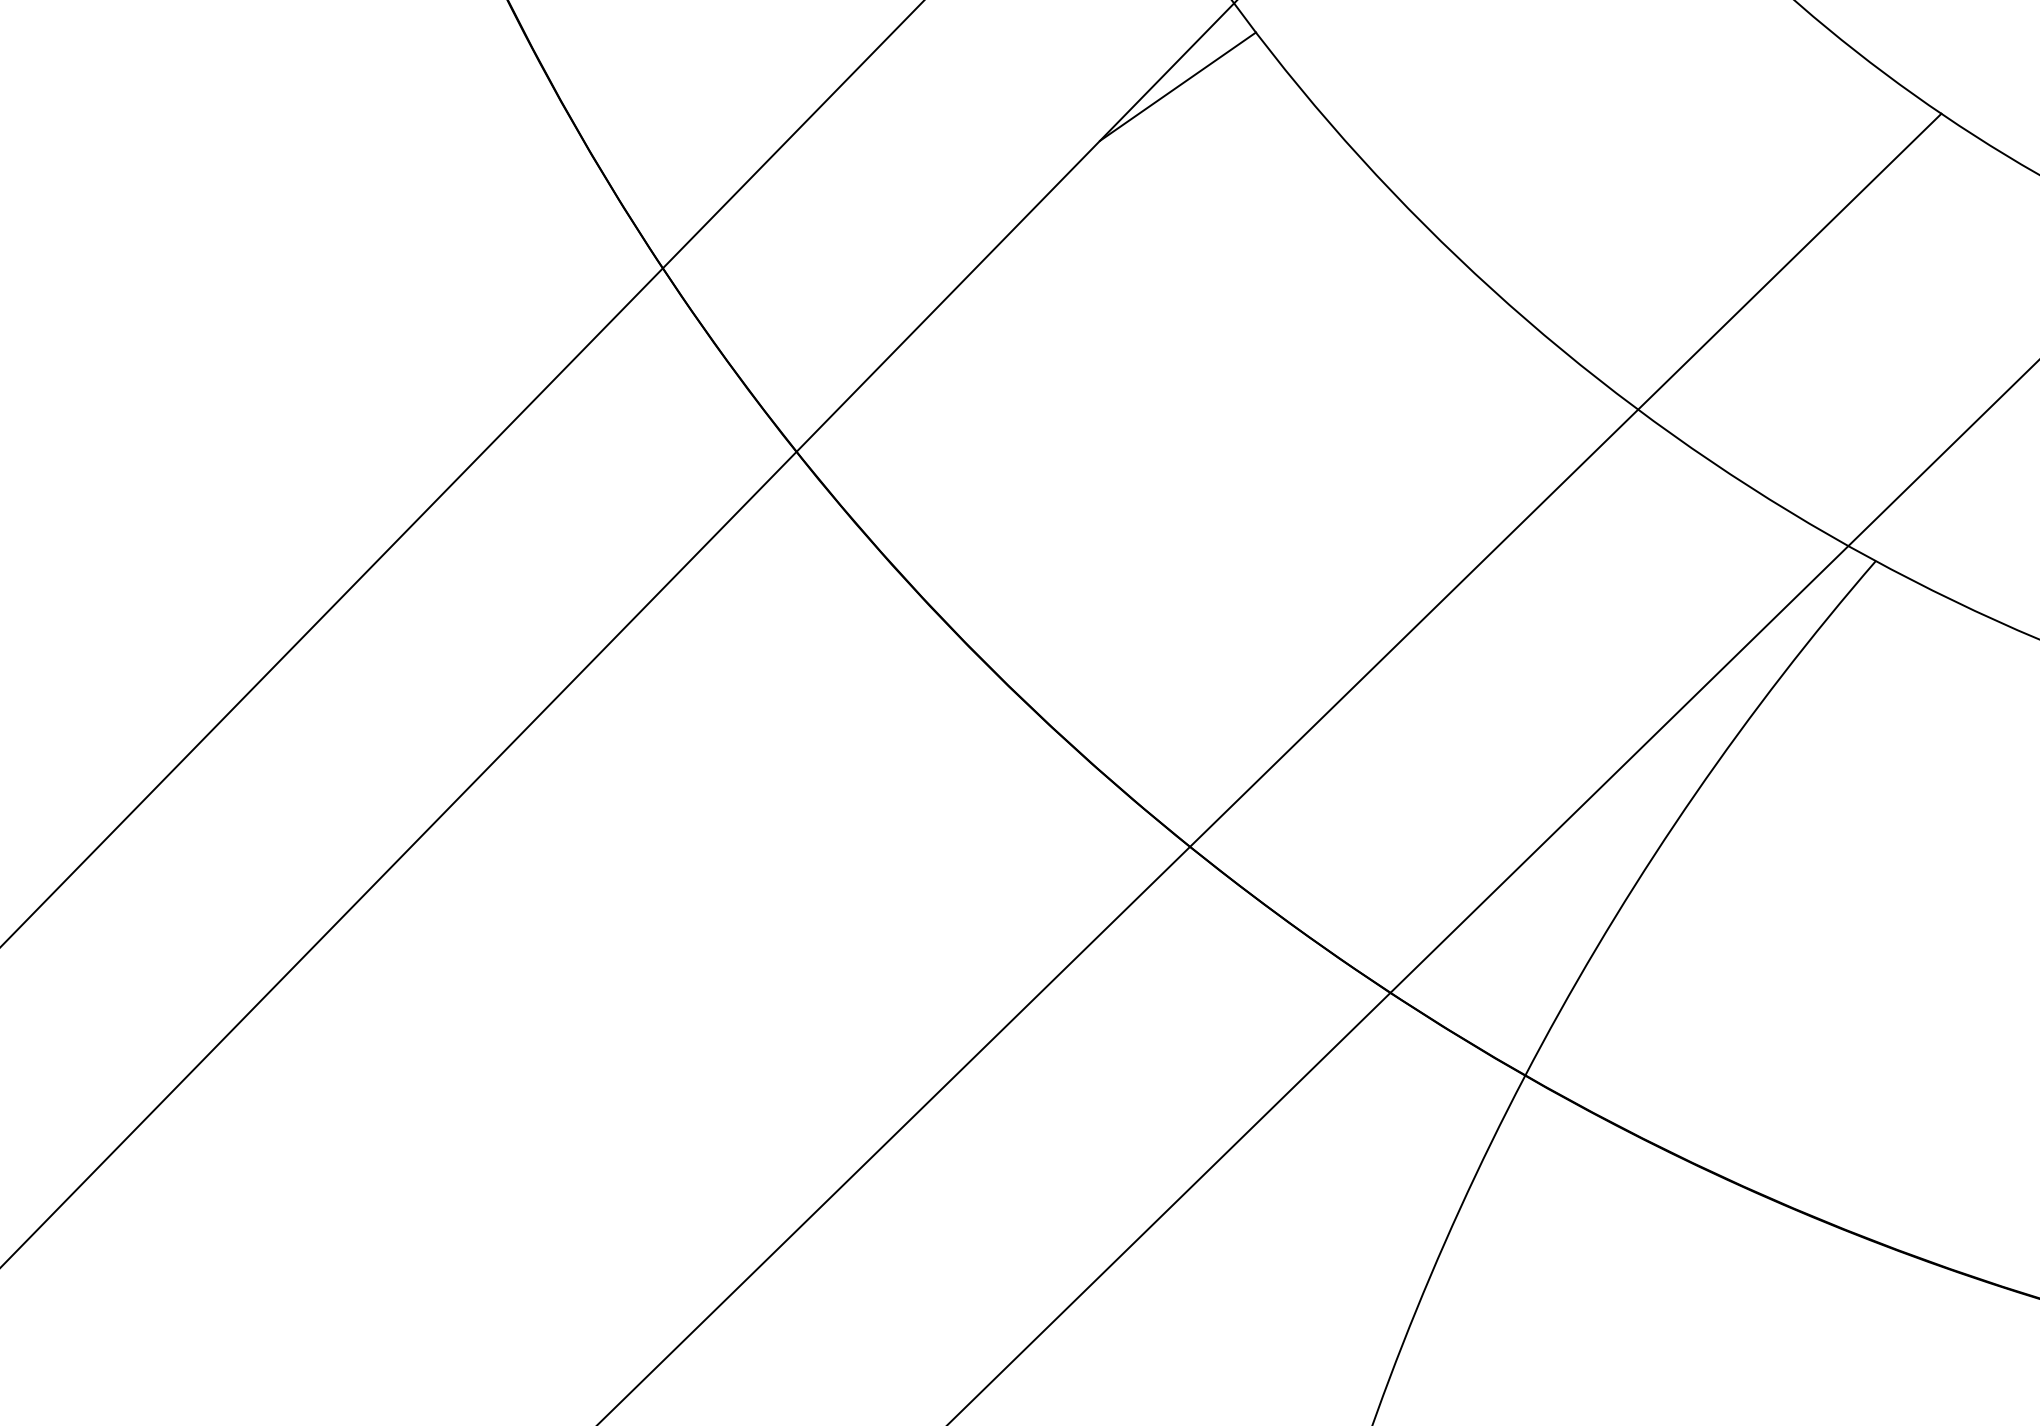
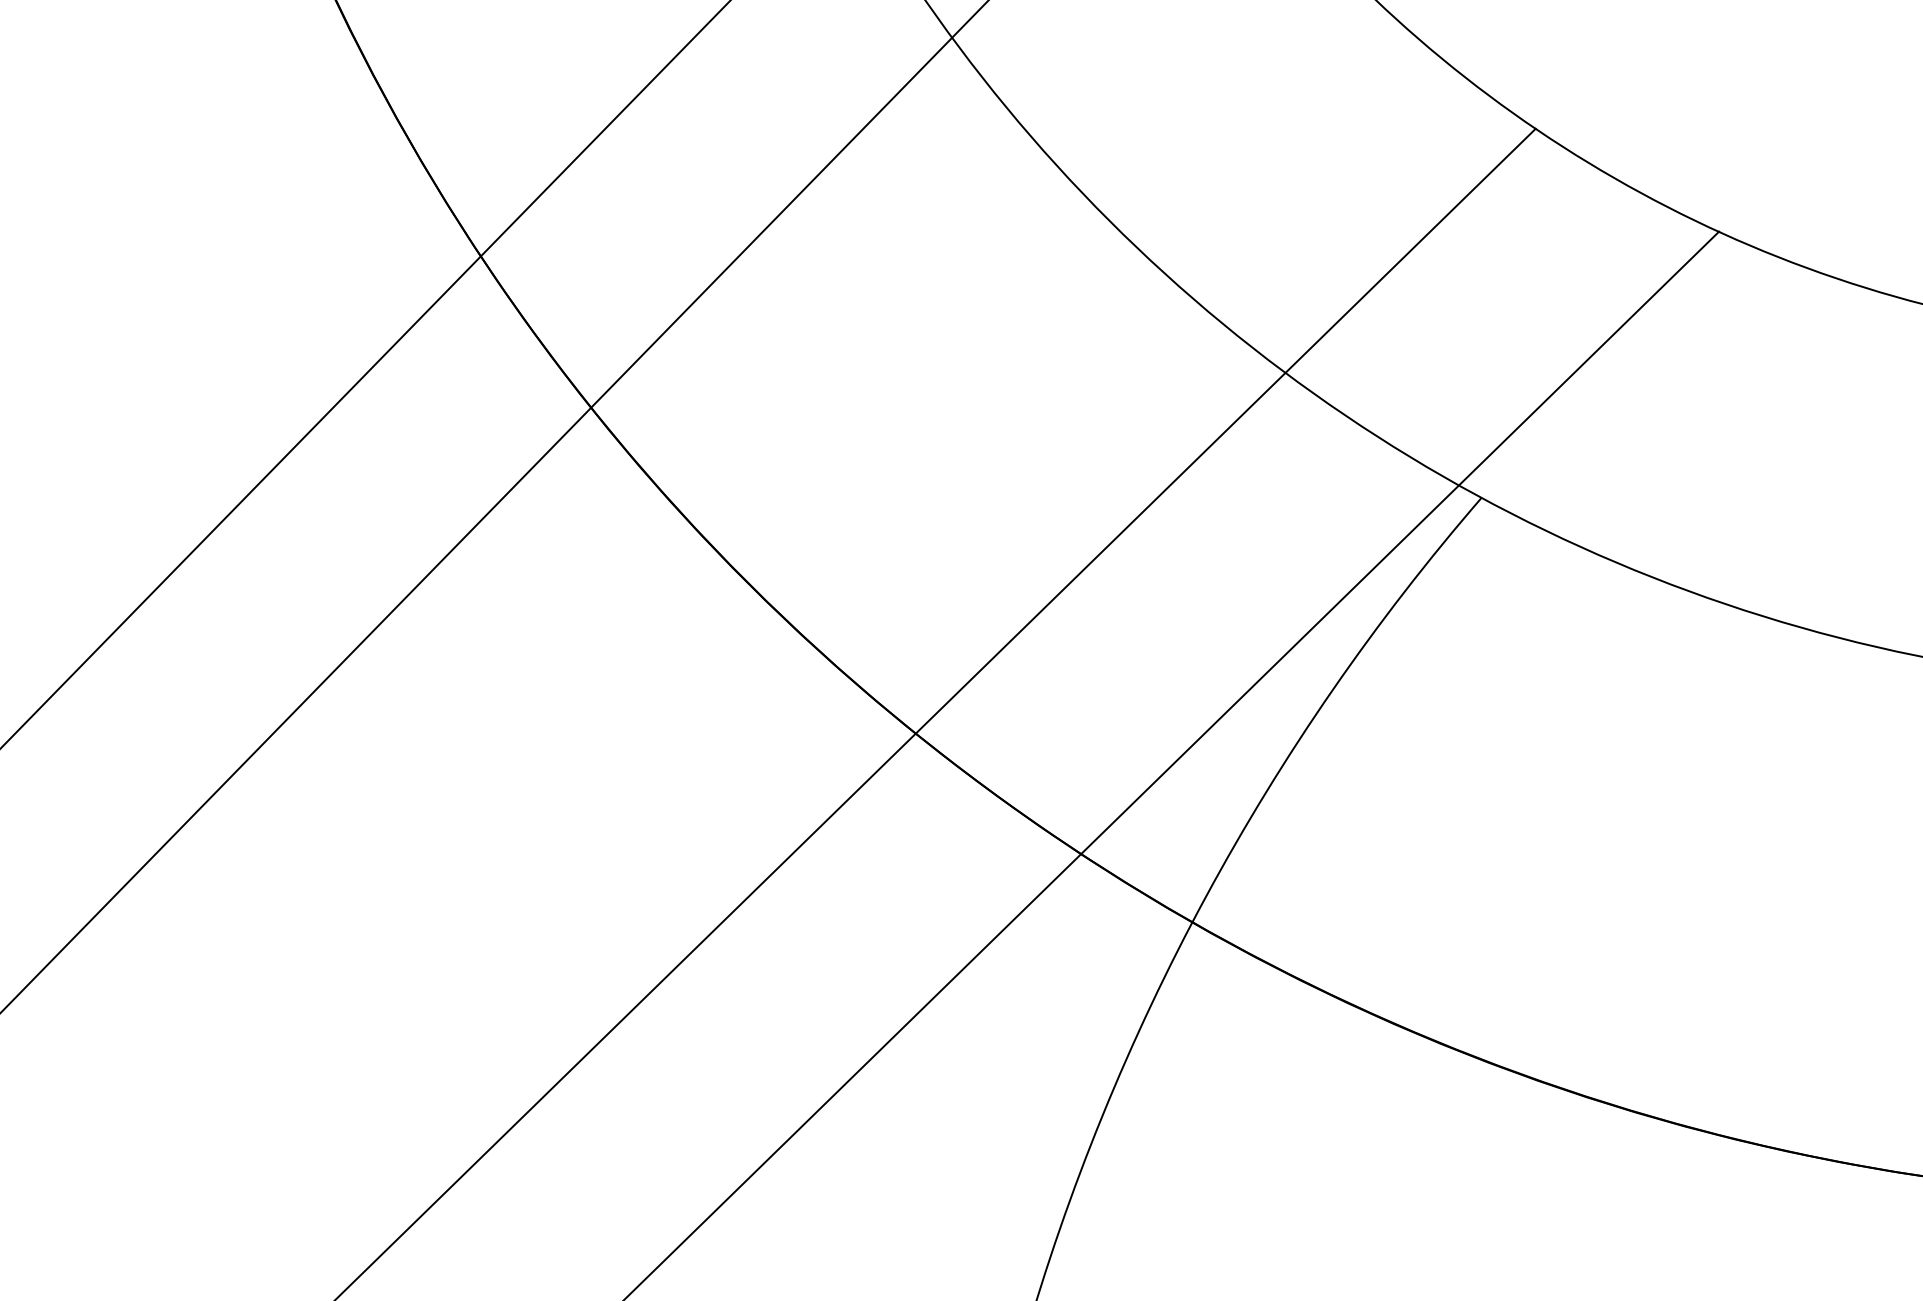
line: (1177, 86) -> (905, 106), removed

